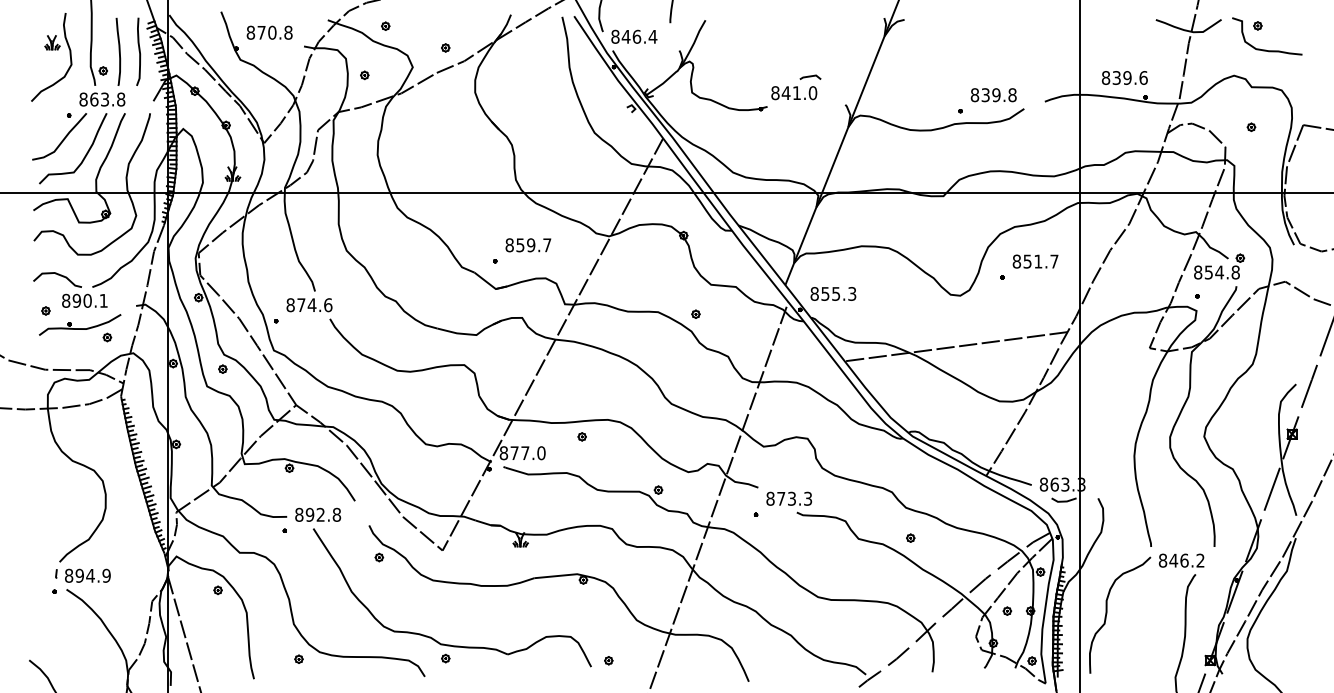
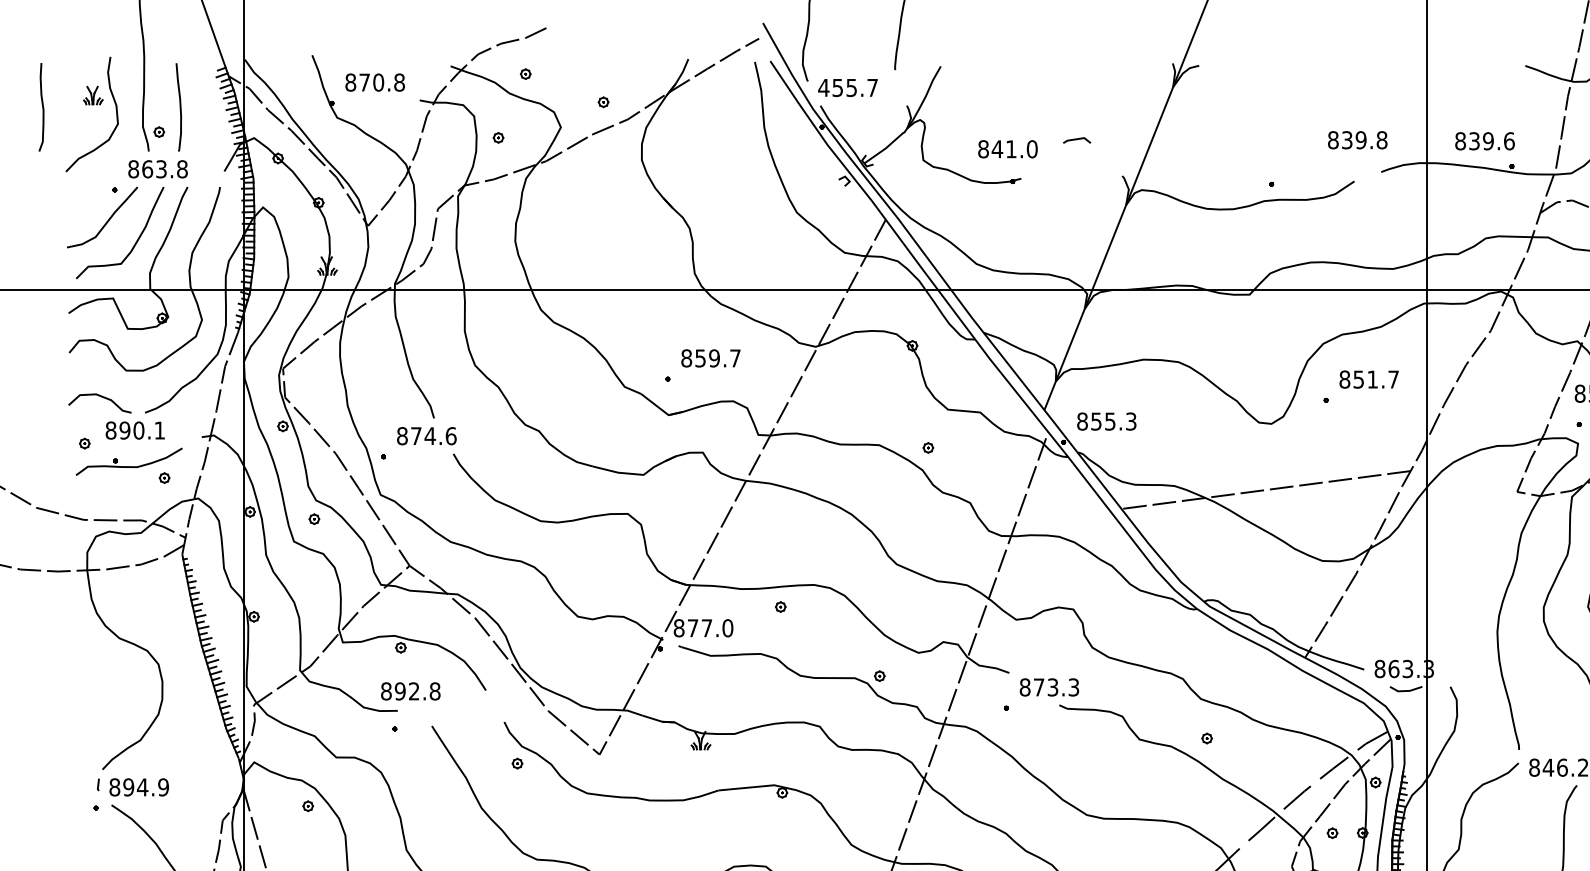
text: (634, 36) -> (848, 87), 846.4 -> 455.7
curve: (138, 51) -> (41, 106), moved
text: (794, 93) -> (1008, 149), moved
text: (993, 95) -> (1357, 140), moved
text: (318, 514) -> (411, 690), moved

